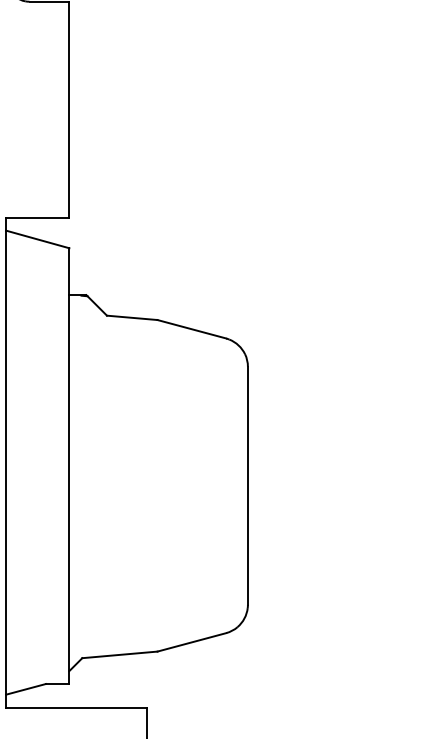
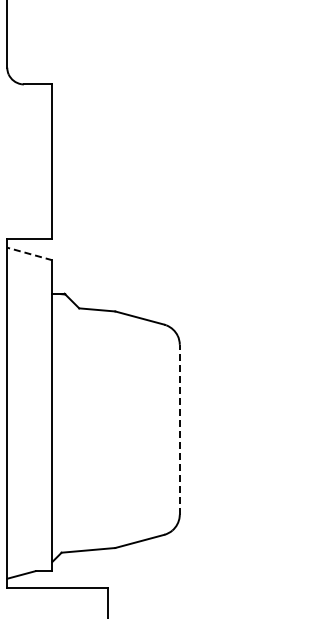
line: (37, 238) -> (29, 253), solid -> dashed
line: (247, 485) -> (179, 429), solid -> dashed

